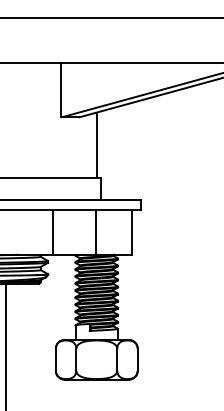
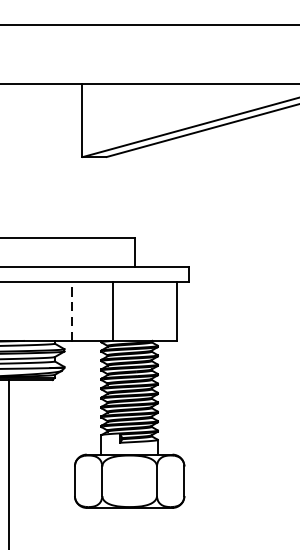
line: (96, 144) -> (129, 193), removed
line: (53, 232) -> (71, 311), solid -> dashed
line: (95, 232) -> (113, 311), moved

